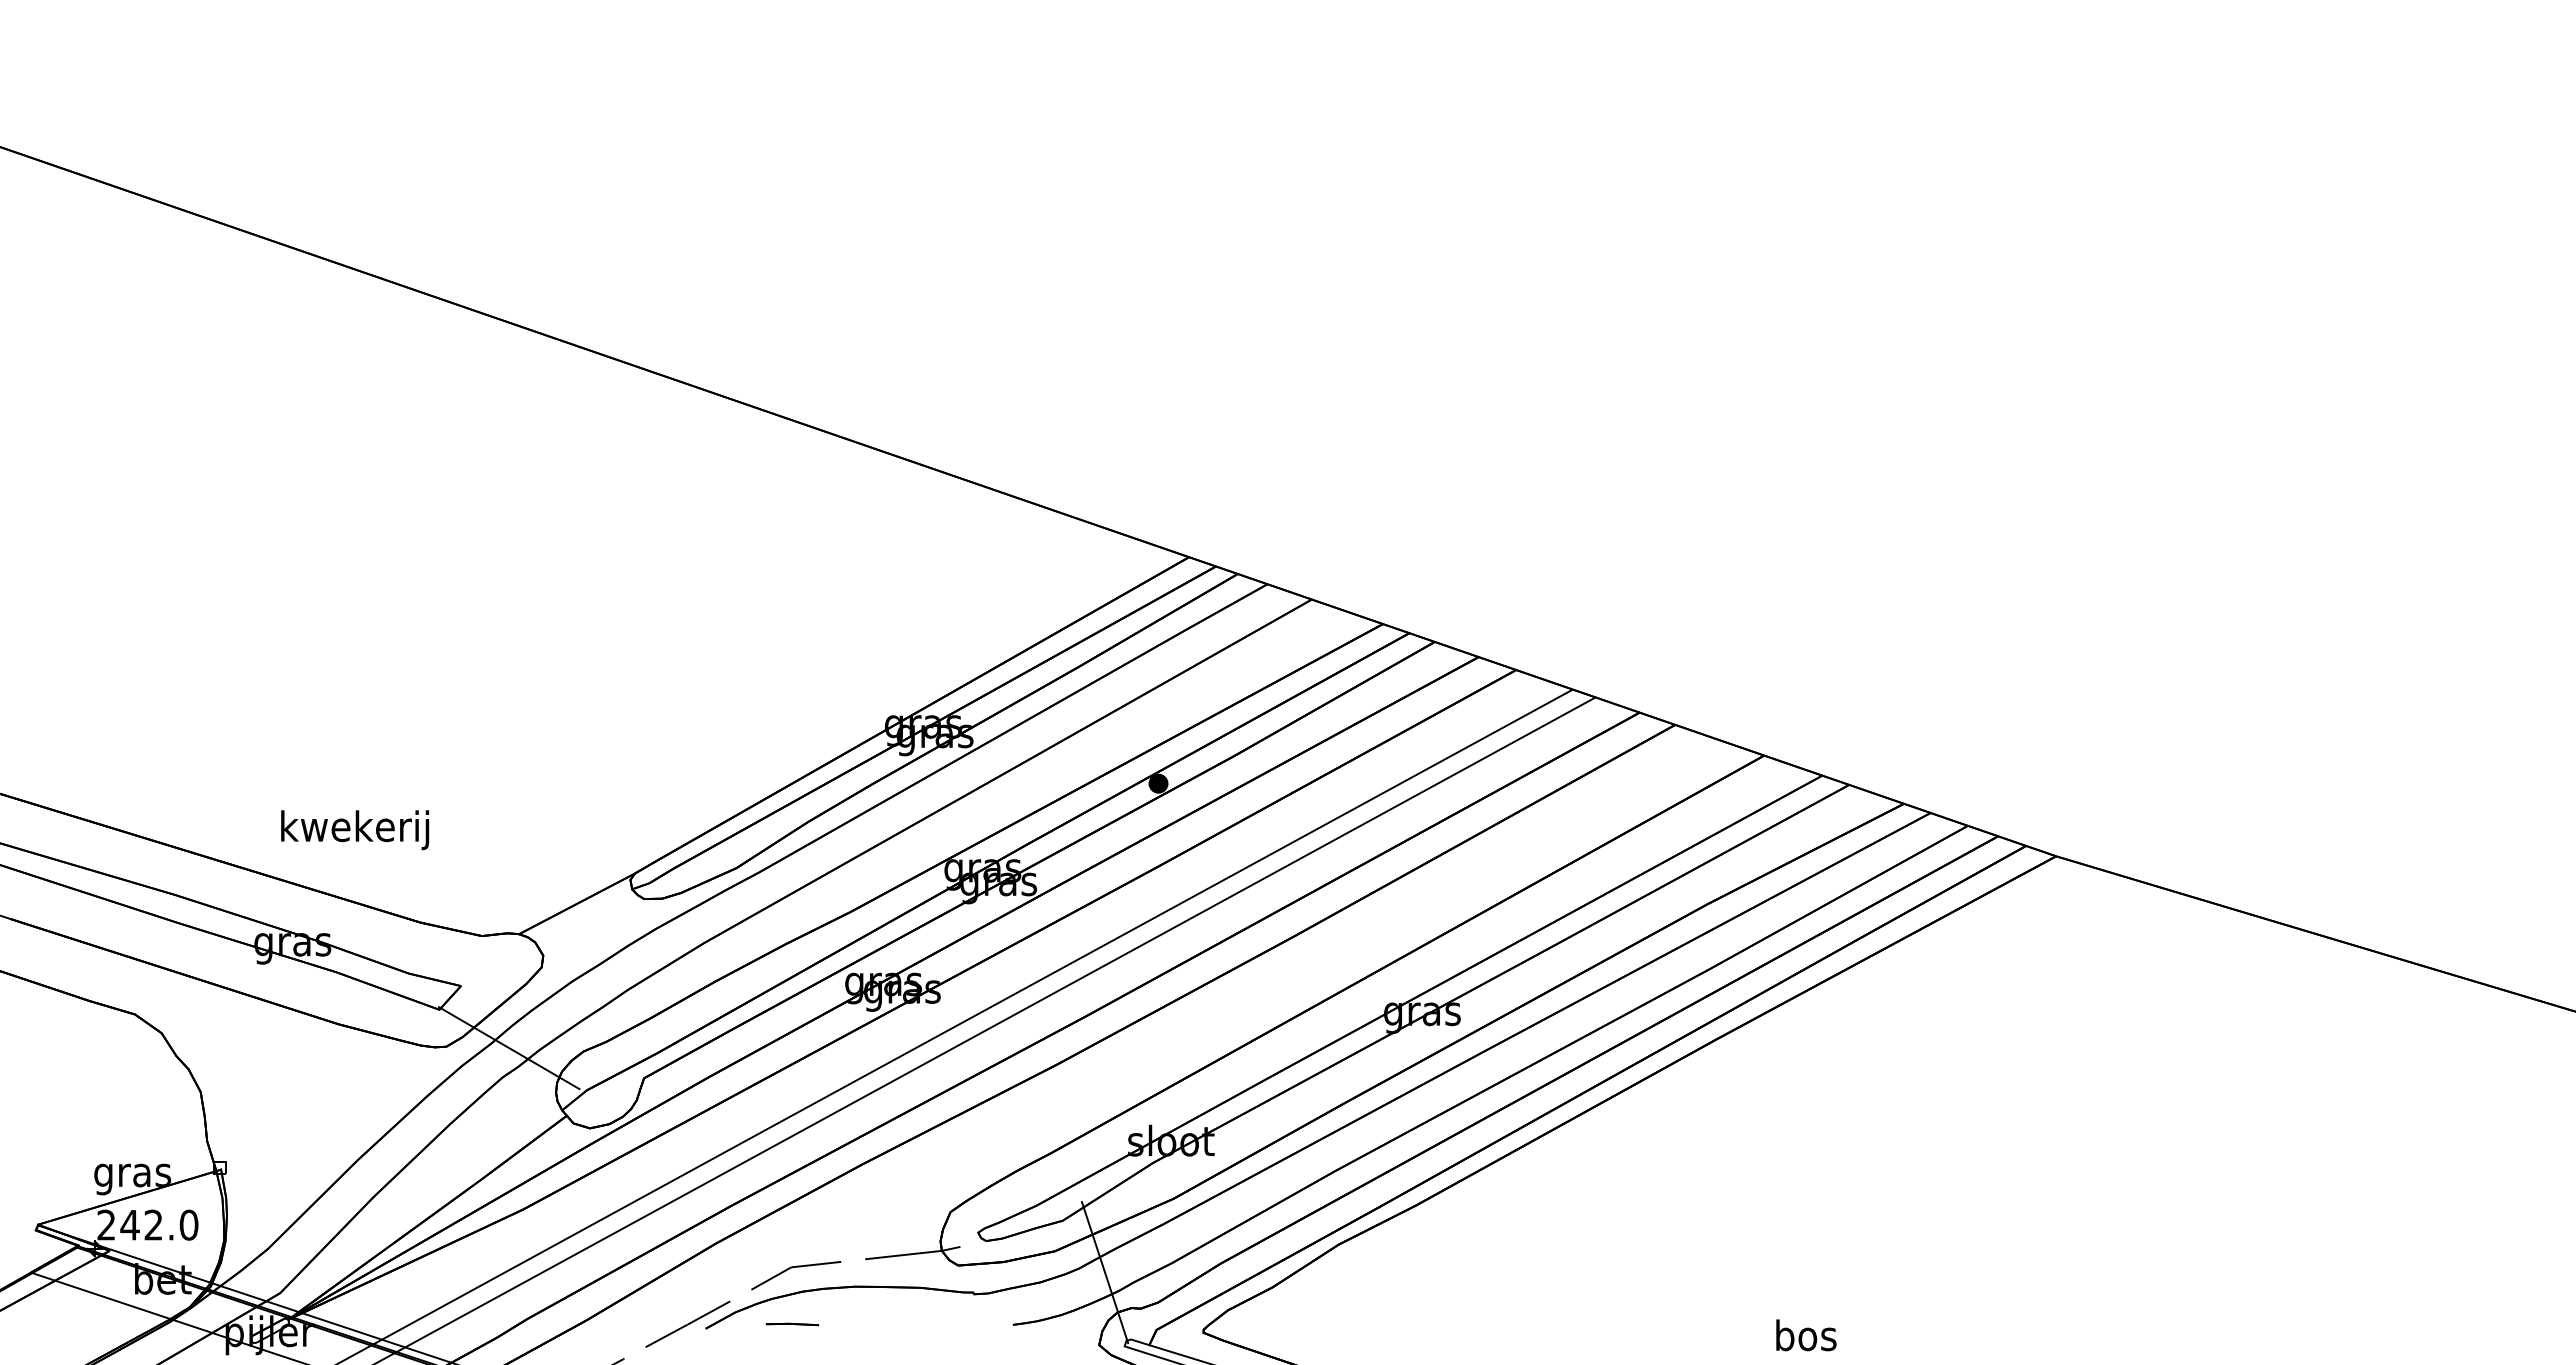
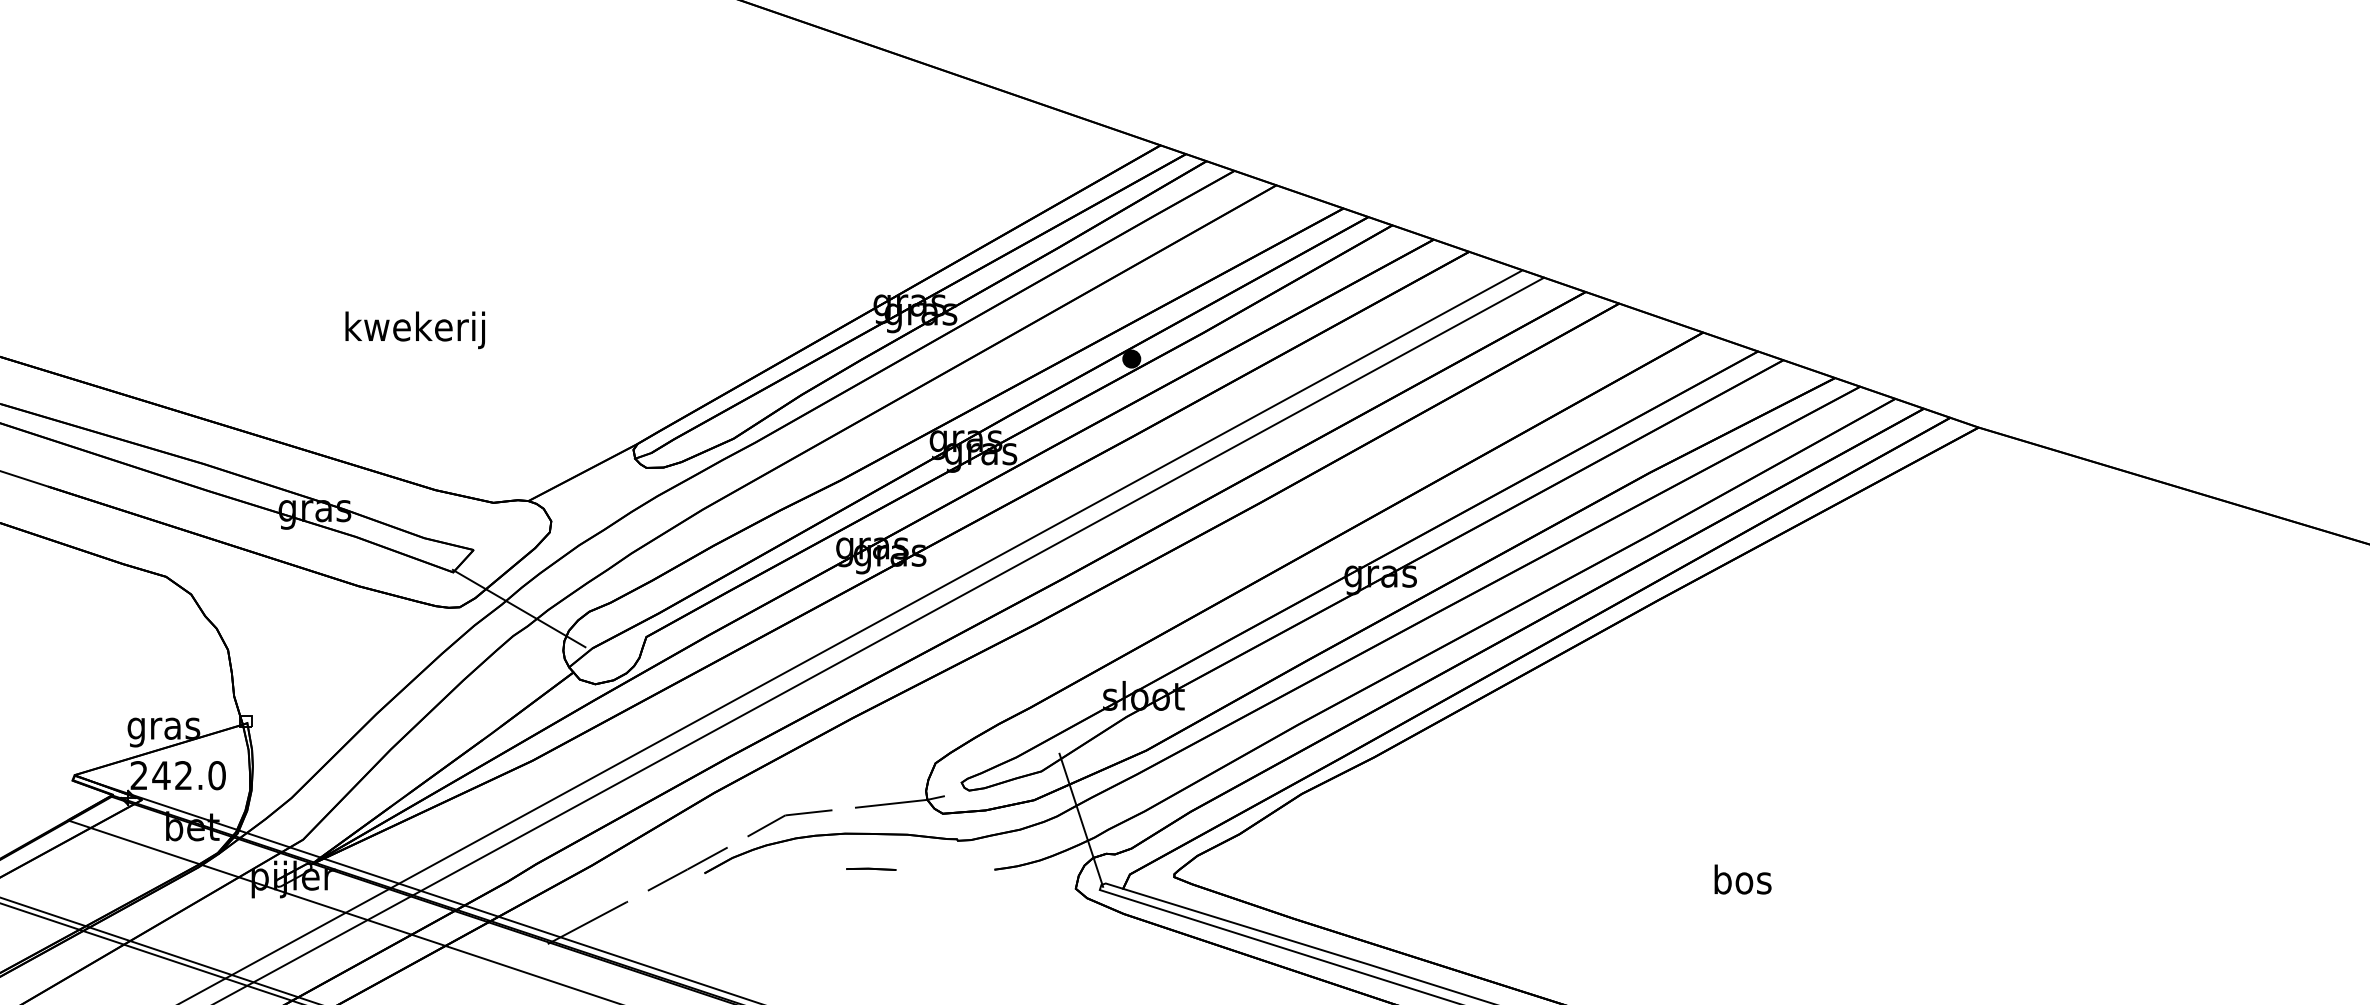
text: (355, 830) -> (415, 330), moved
part: (792, 1324) -> (871, 869), moved

